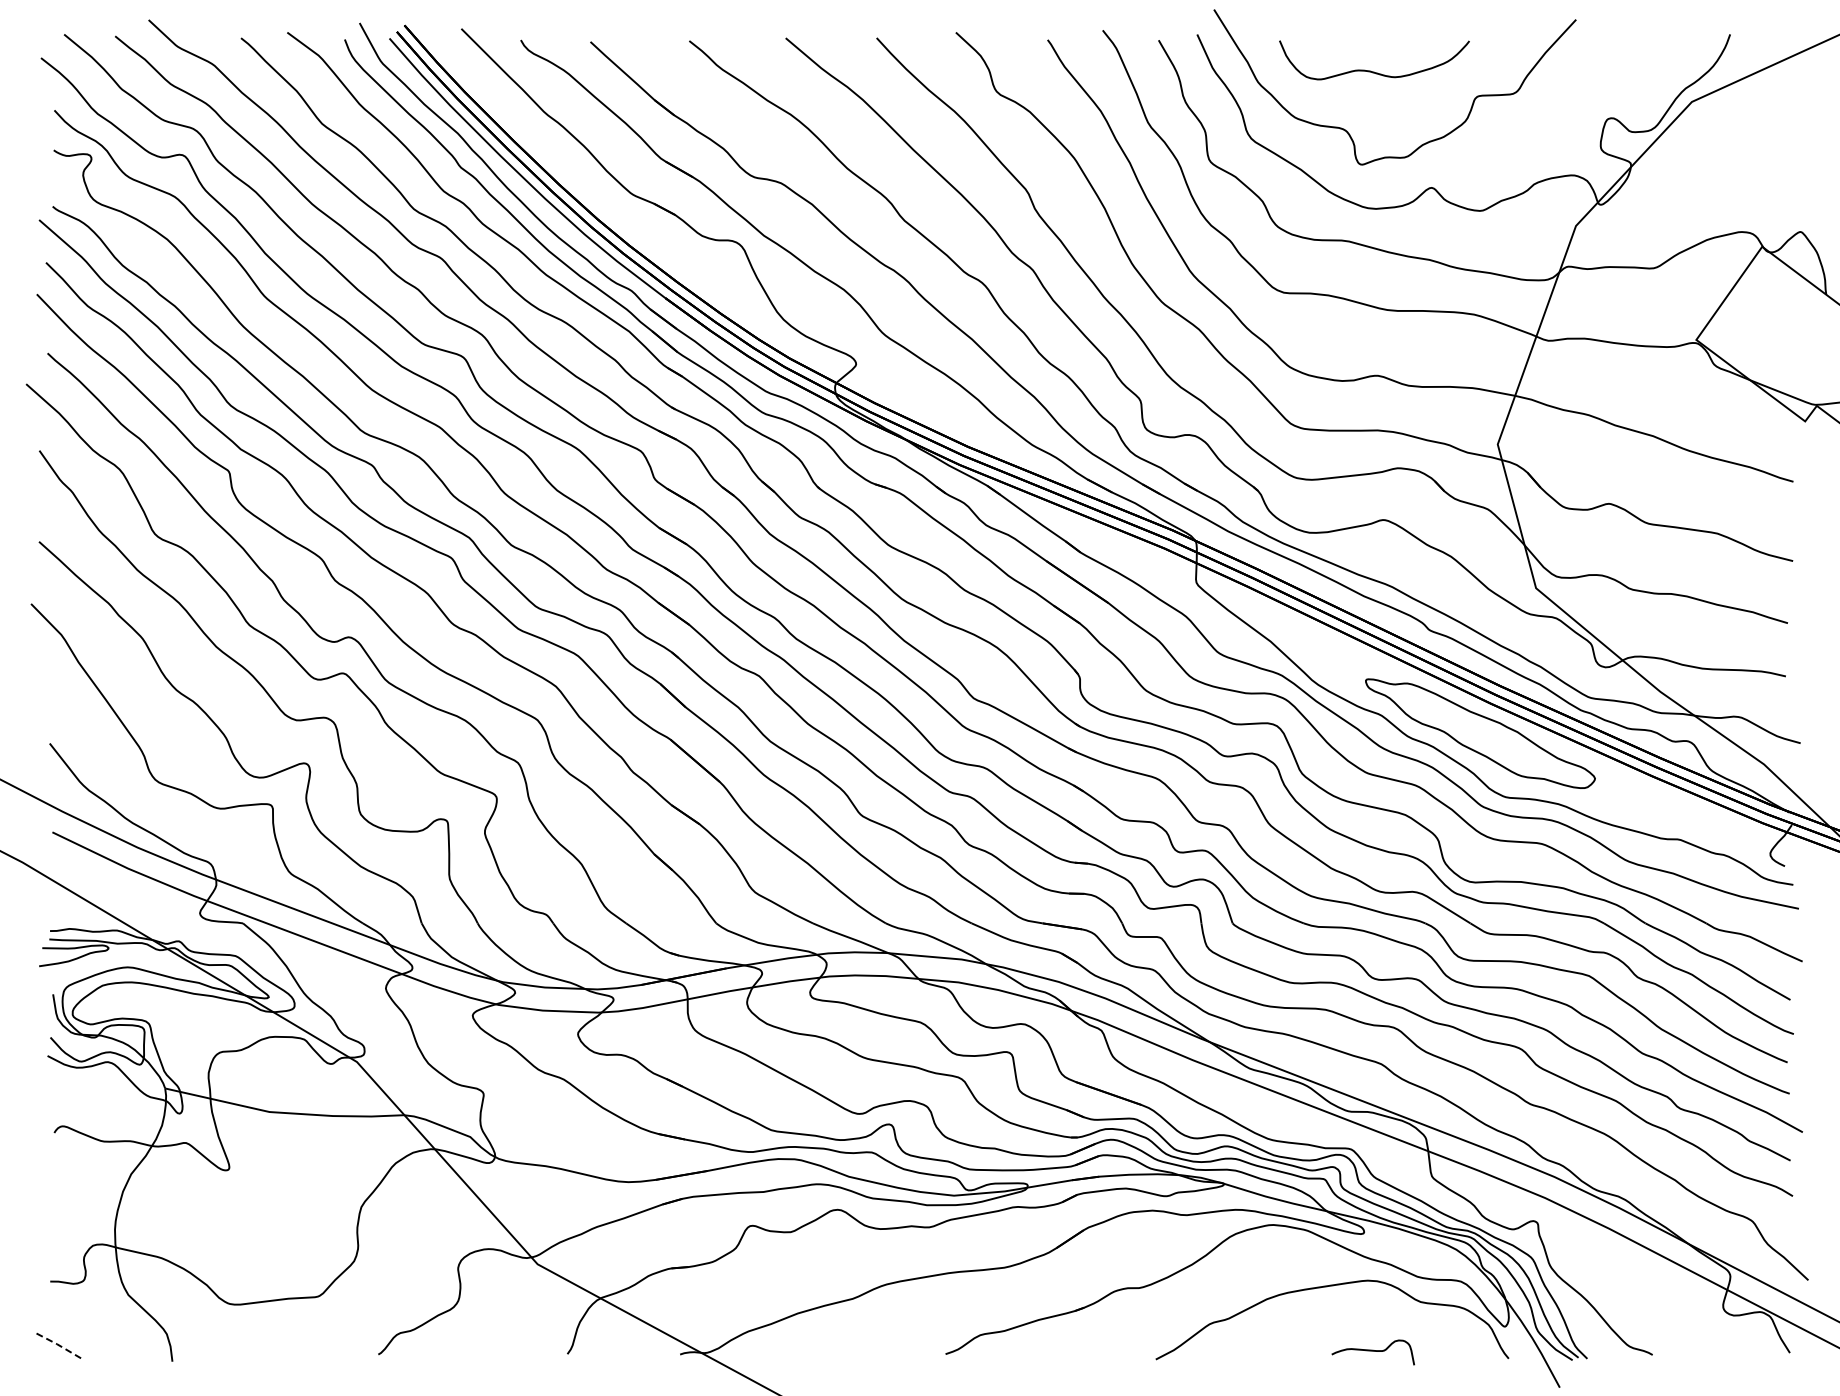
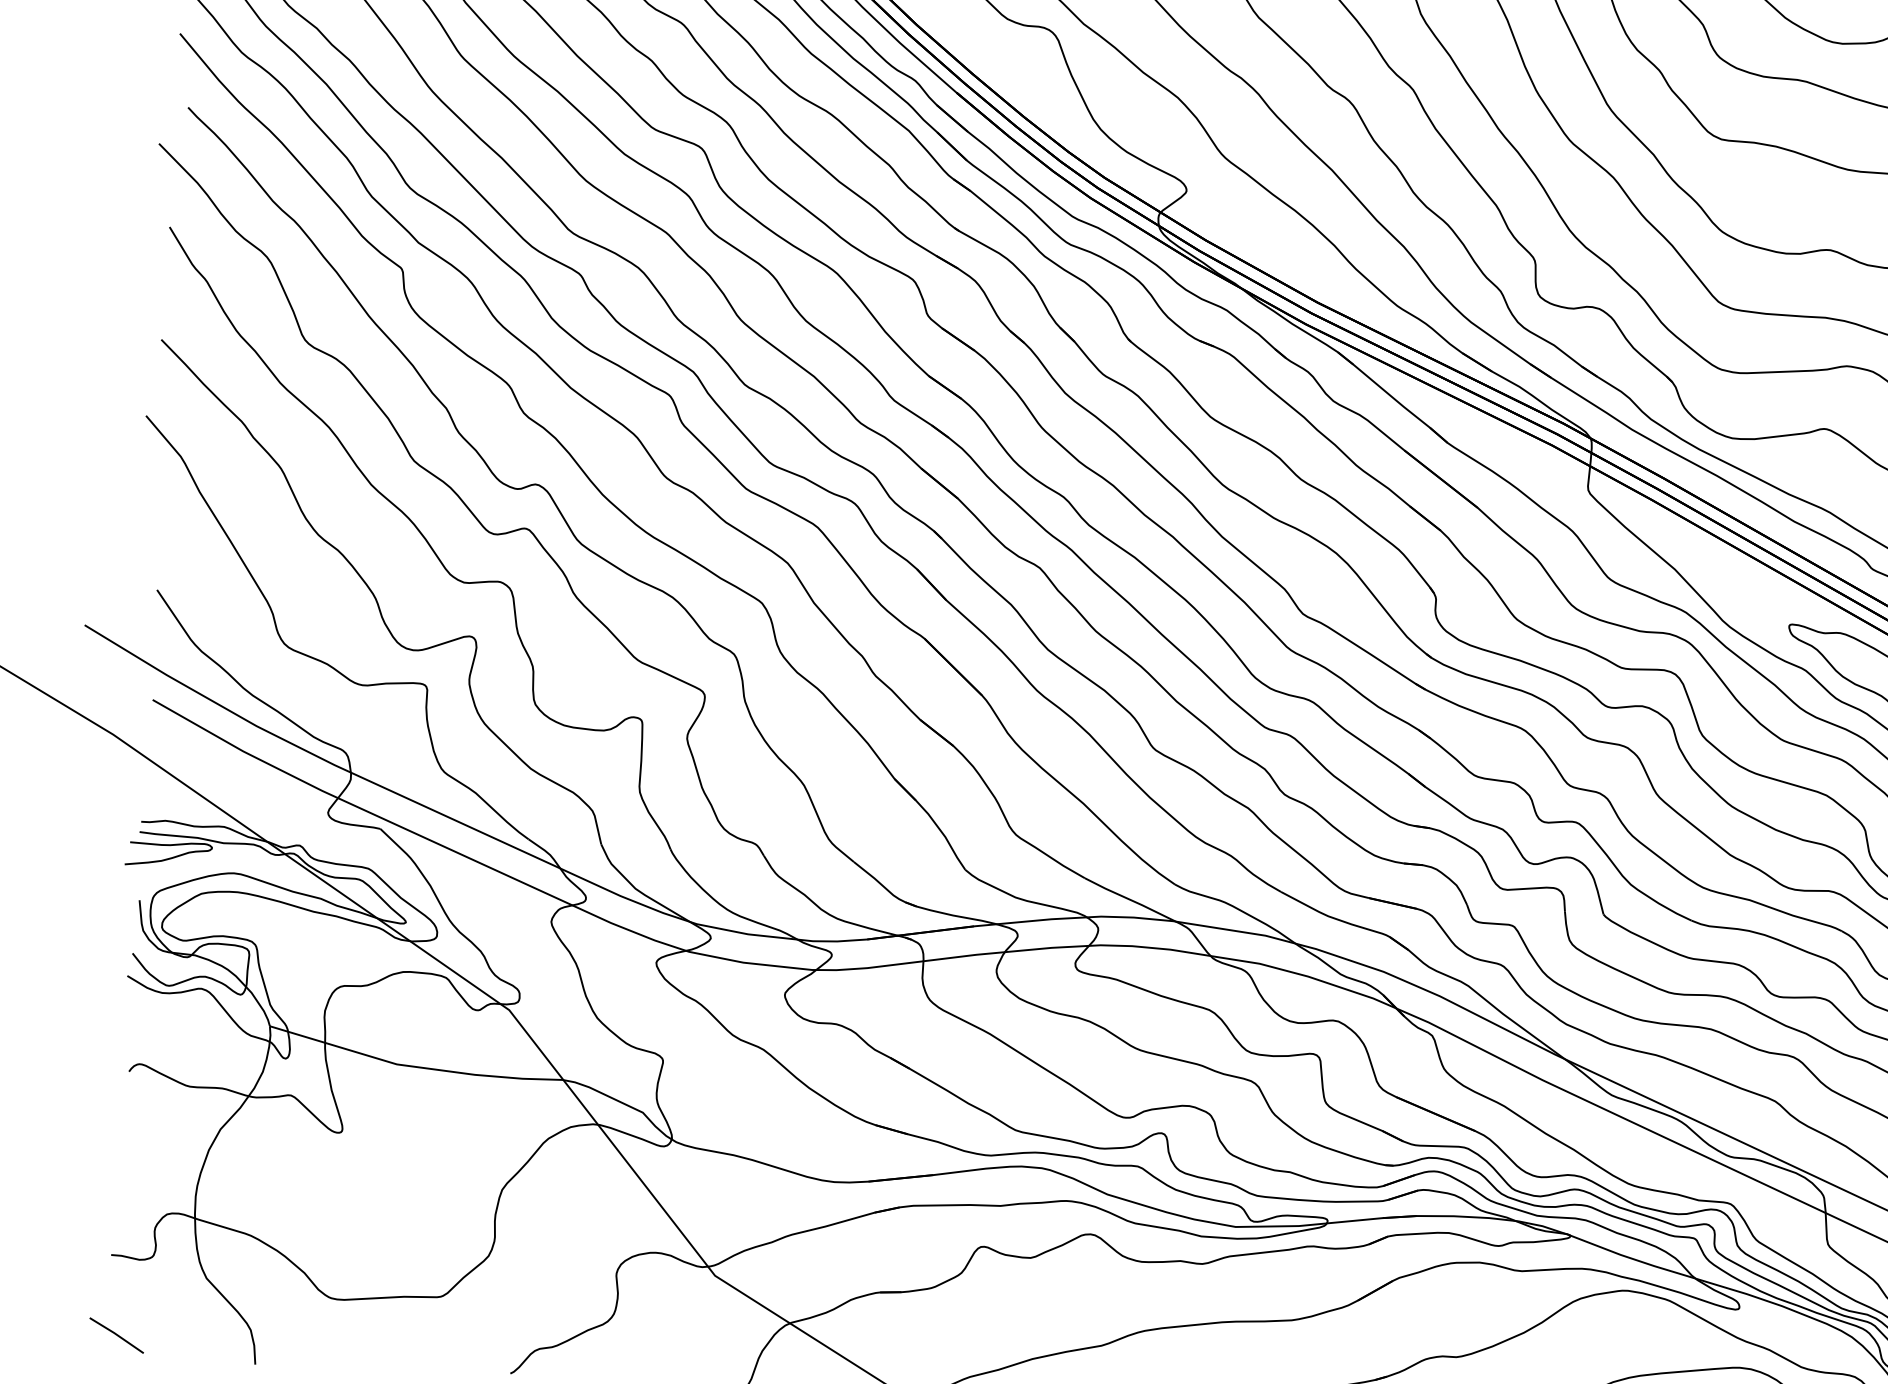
line: (58, 1345) -> (115, 1334), dashed -> solid

